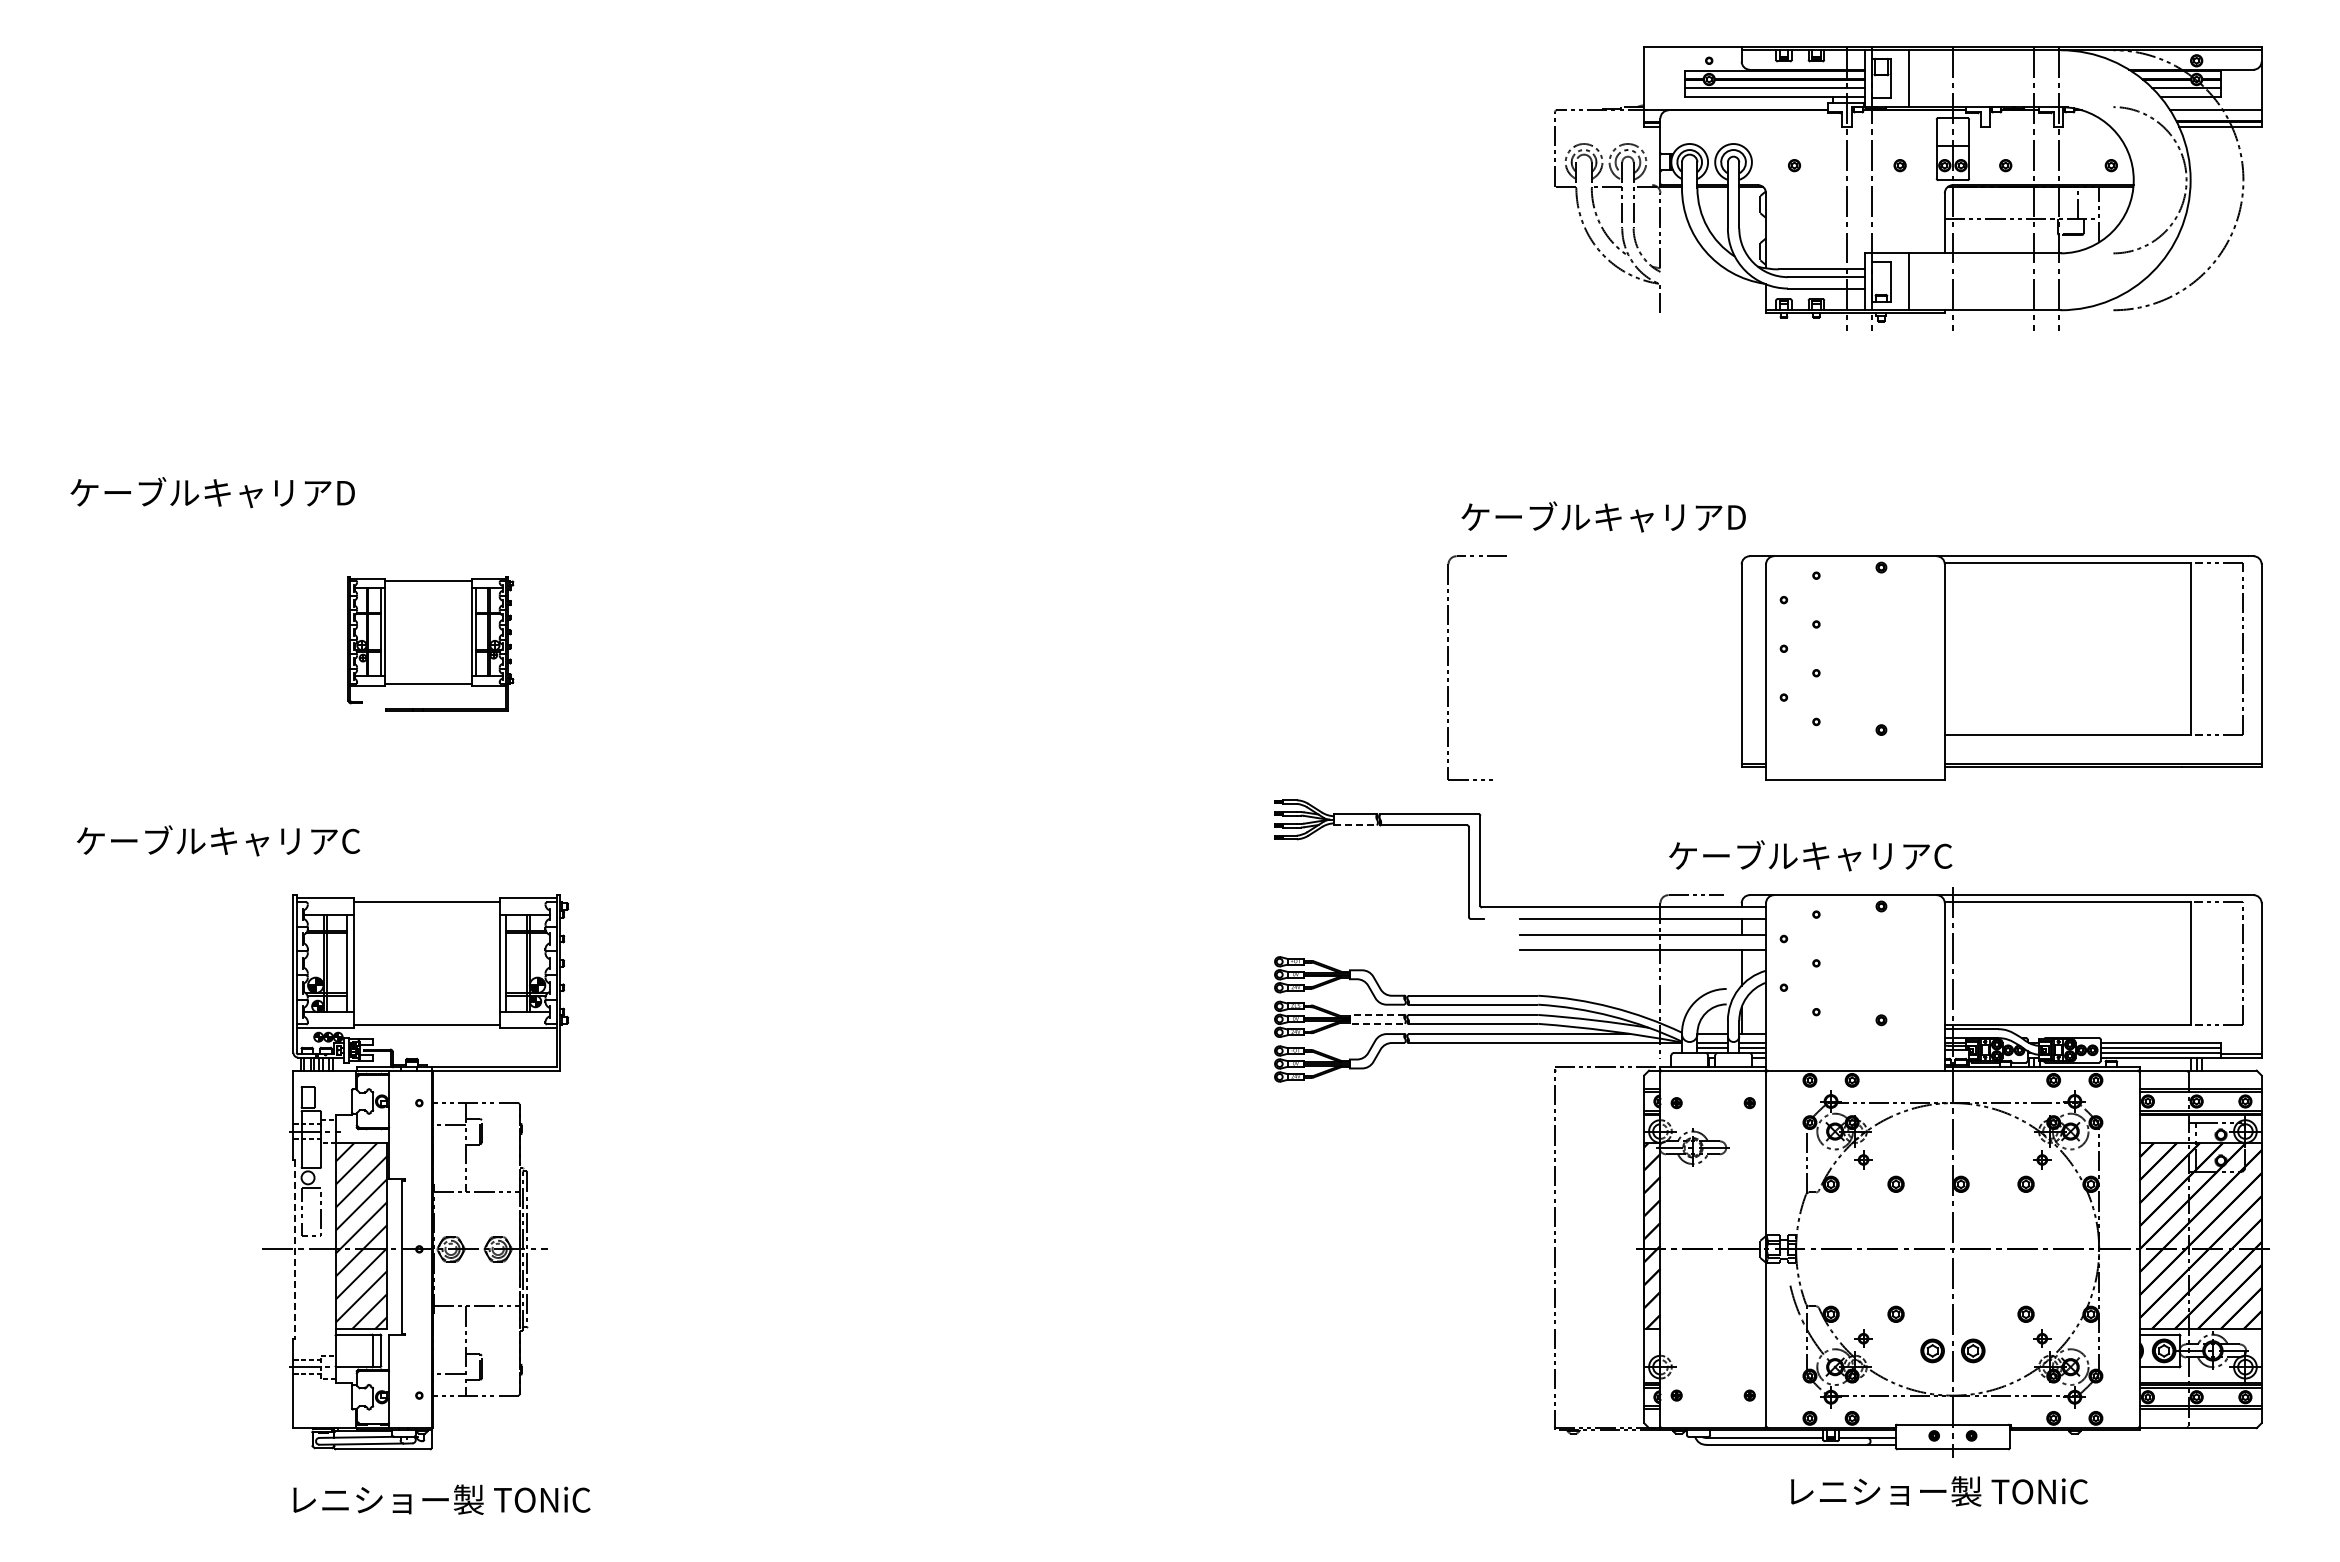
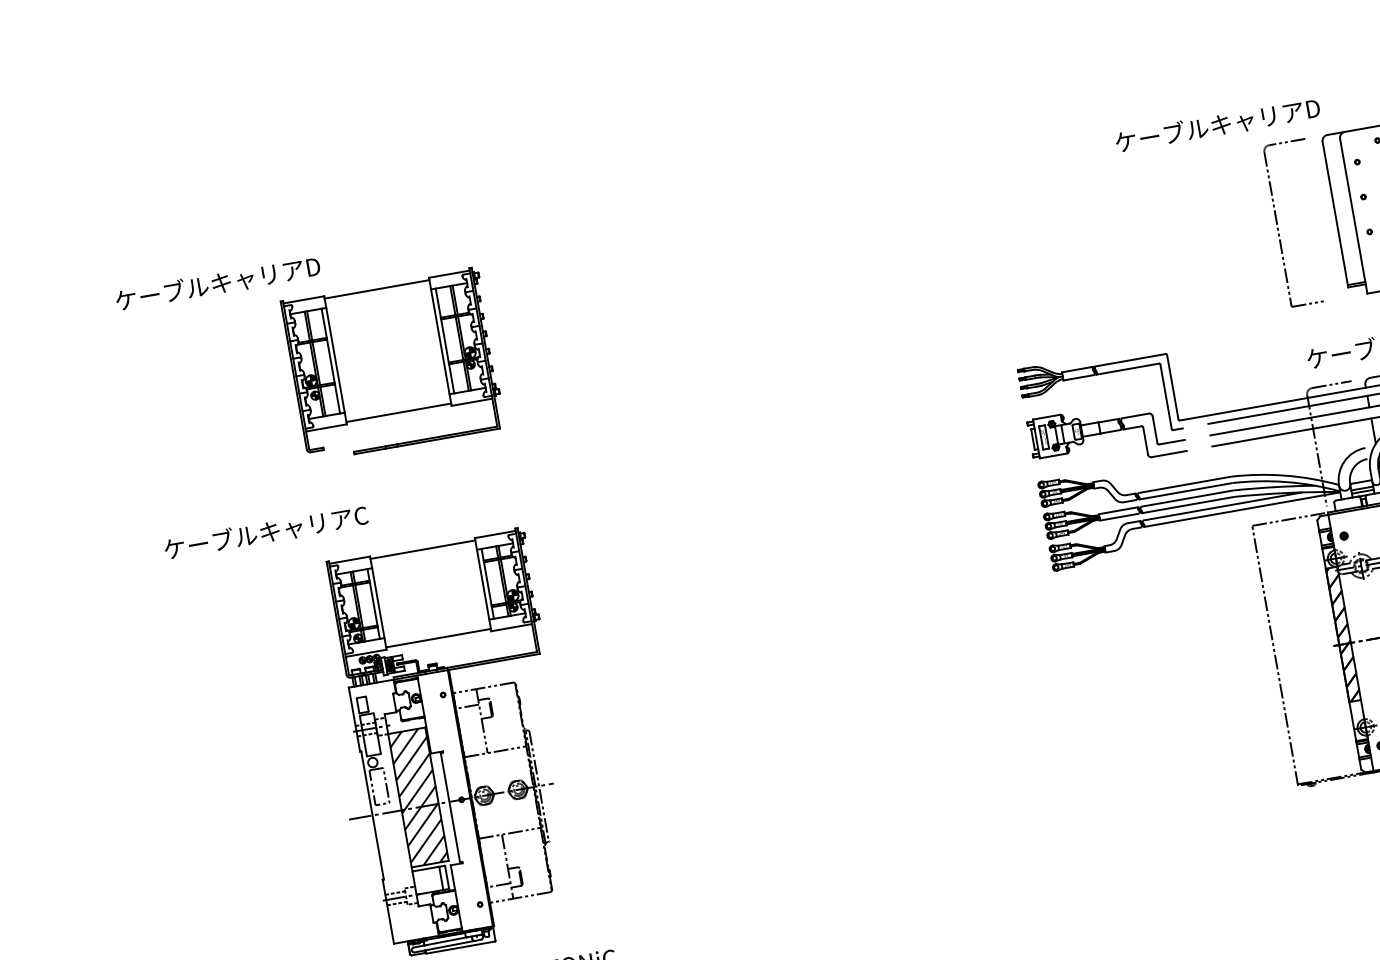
part: (430, 643) -> (393, 364), size x1.67
part: (1448, 665) -> (1277, 224), moved
line: (1356, 825) -> (1079, 377), dashed -> solid
part: (1378, 910) -> (1106, 435), added
line: (1349, 1019) -> (1099, 517), dashed -> solid
line: (295, 1249) -> (372, 815), dashed -> solid

